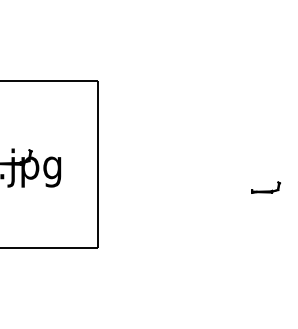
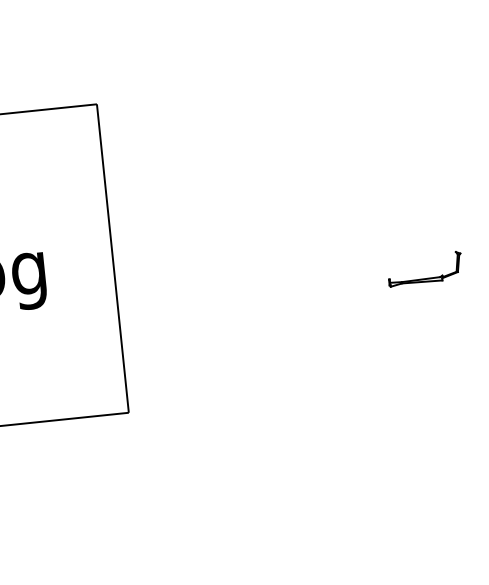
part: (265, 187) -> (424, 269), size x1.43

